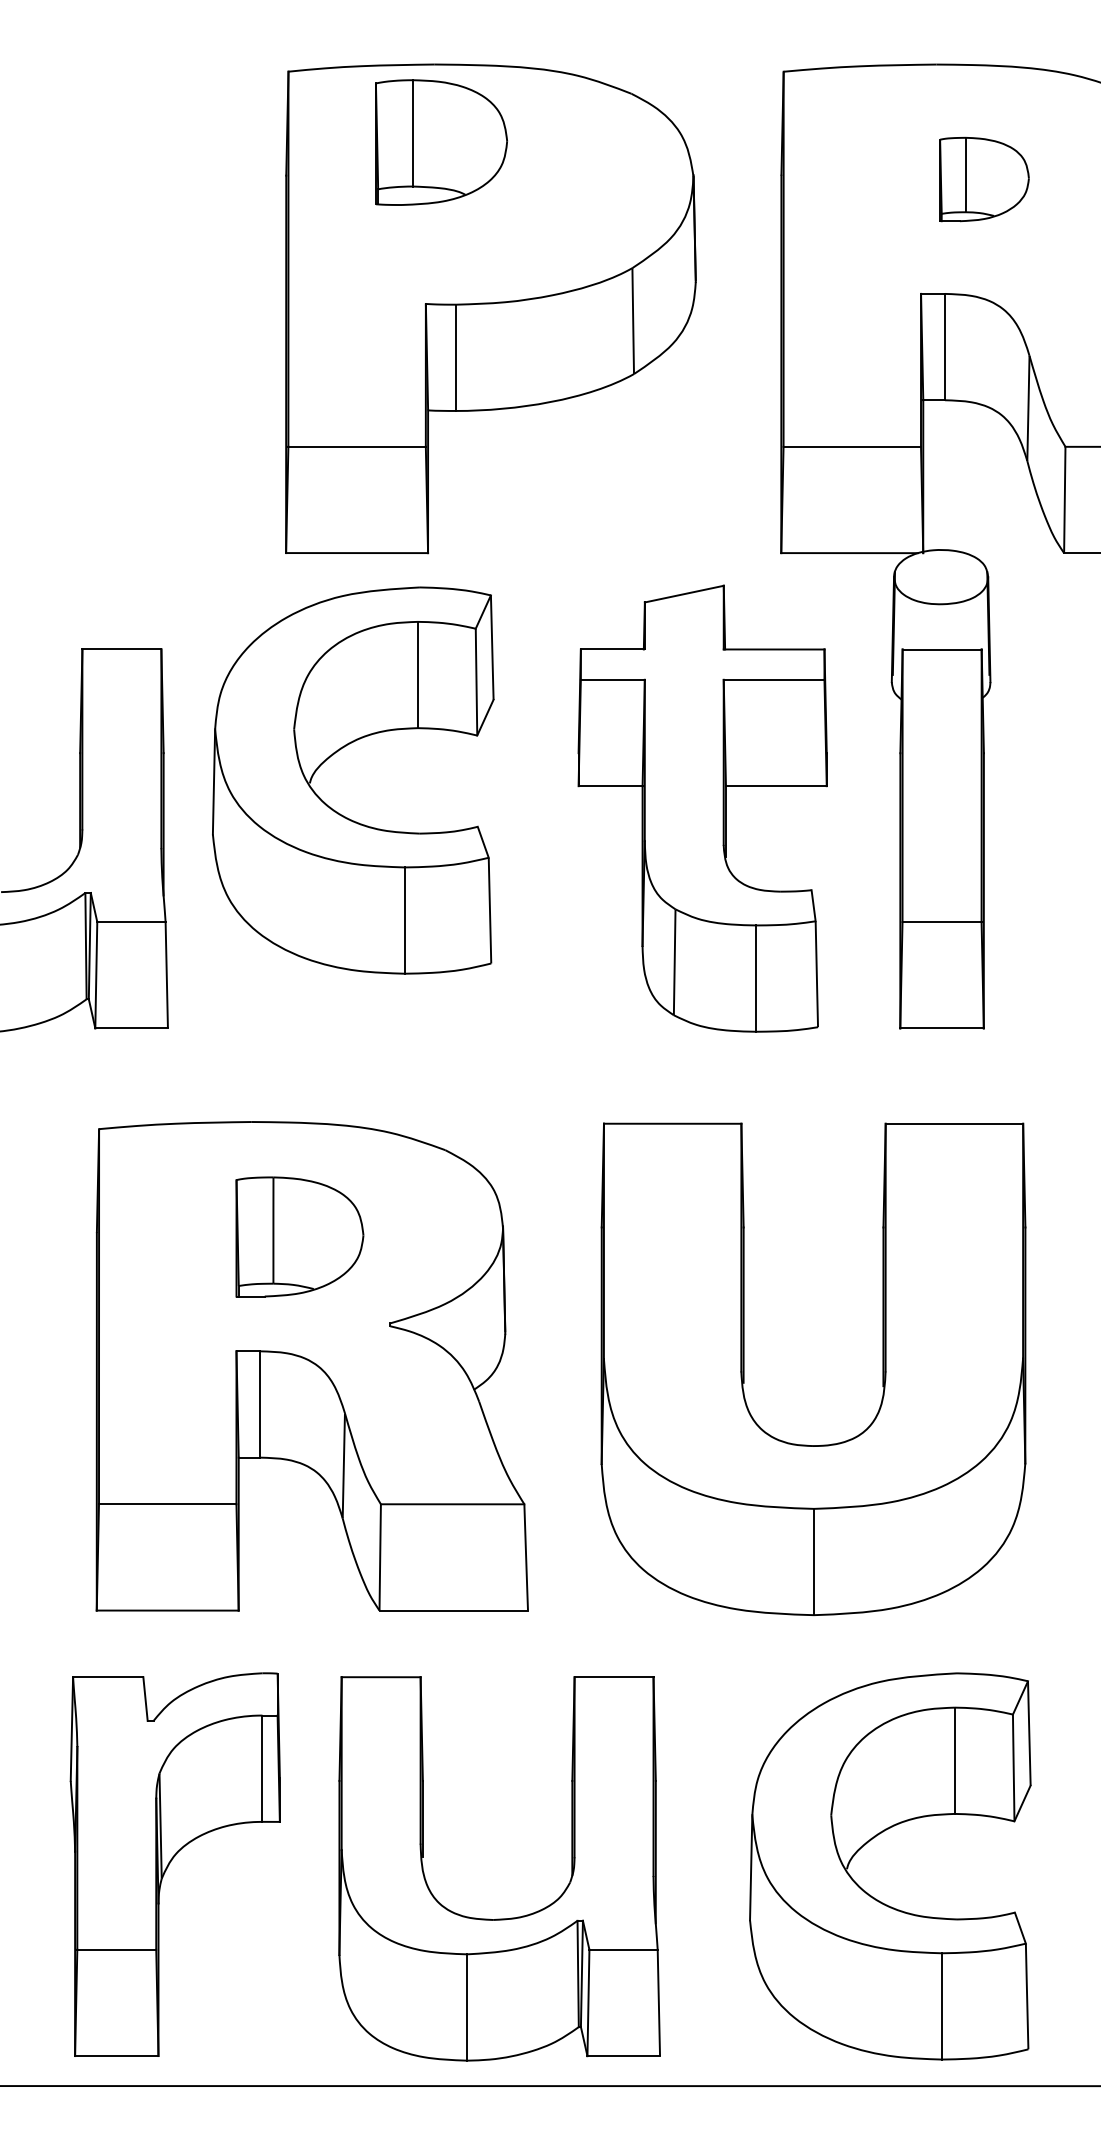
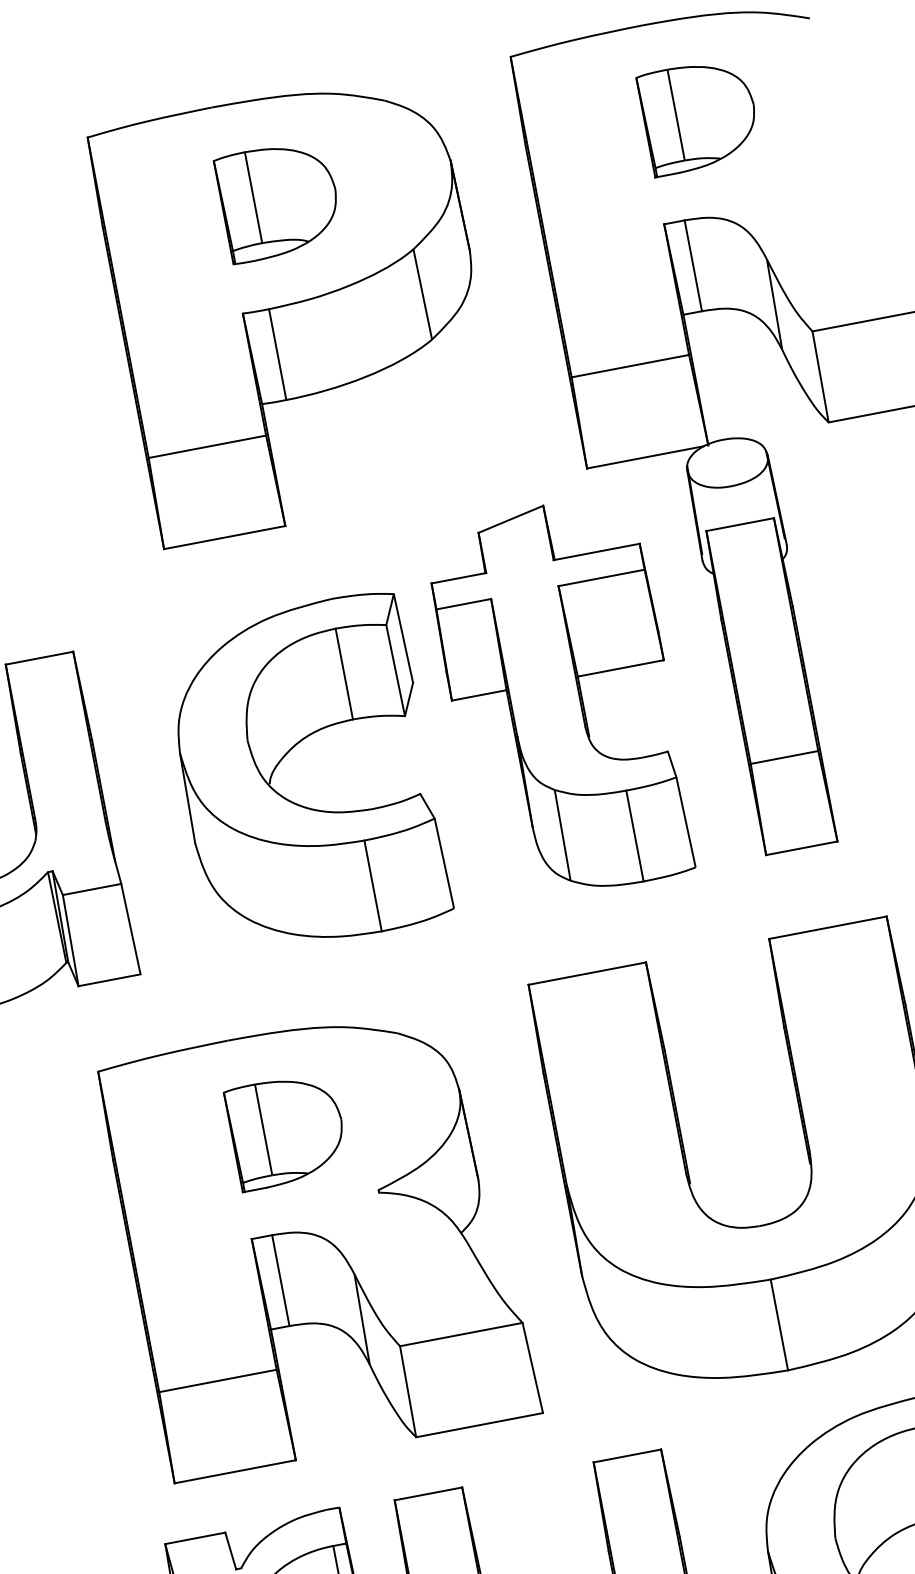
part: (441, 142) -> (279, 200), moved
part: (984, 179) -> (699, 116), size x1.43
part: (333, 755) -> (285, 756), moved

